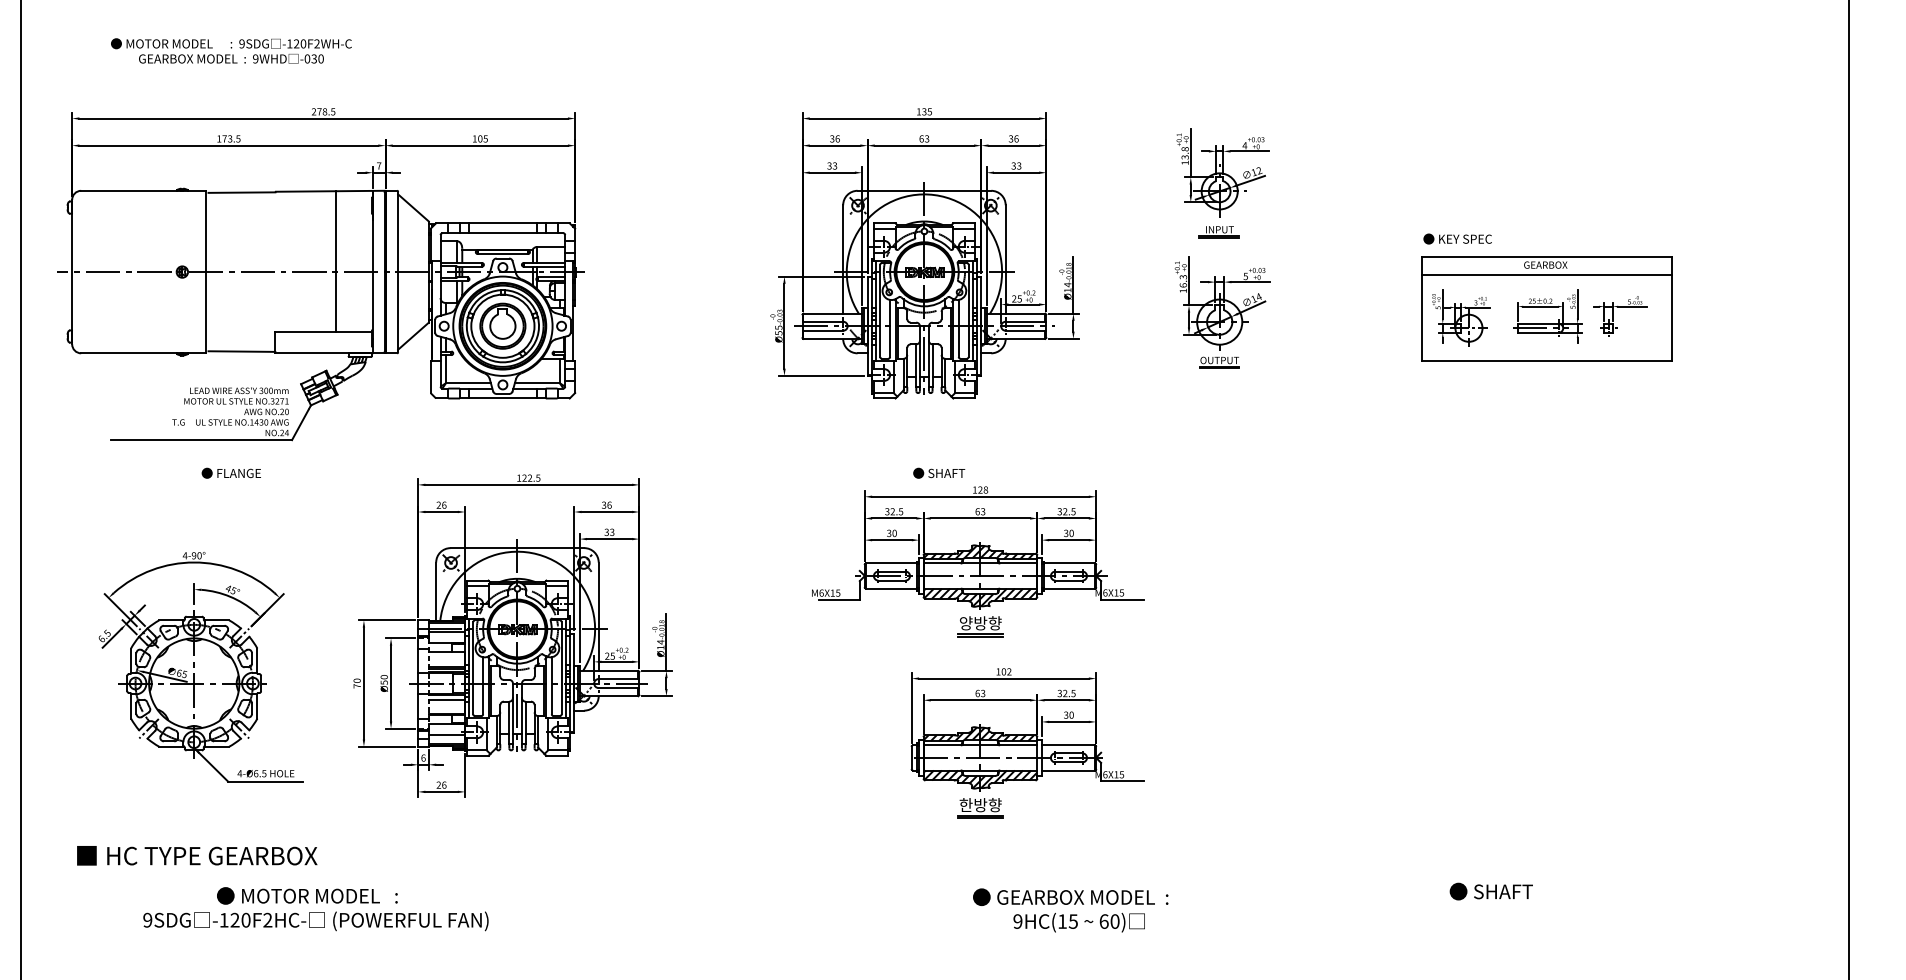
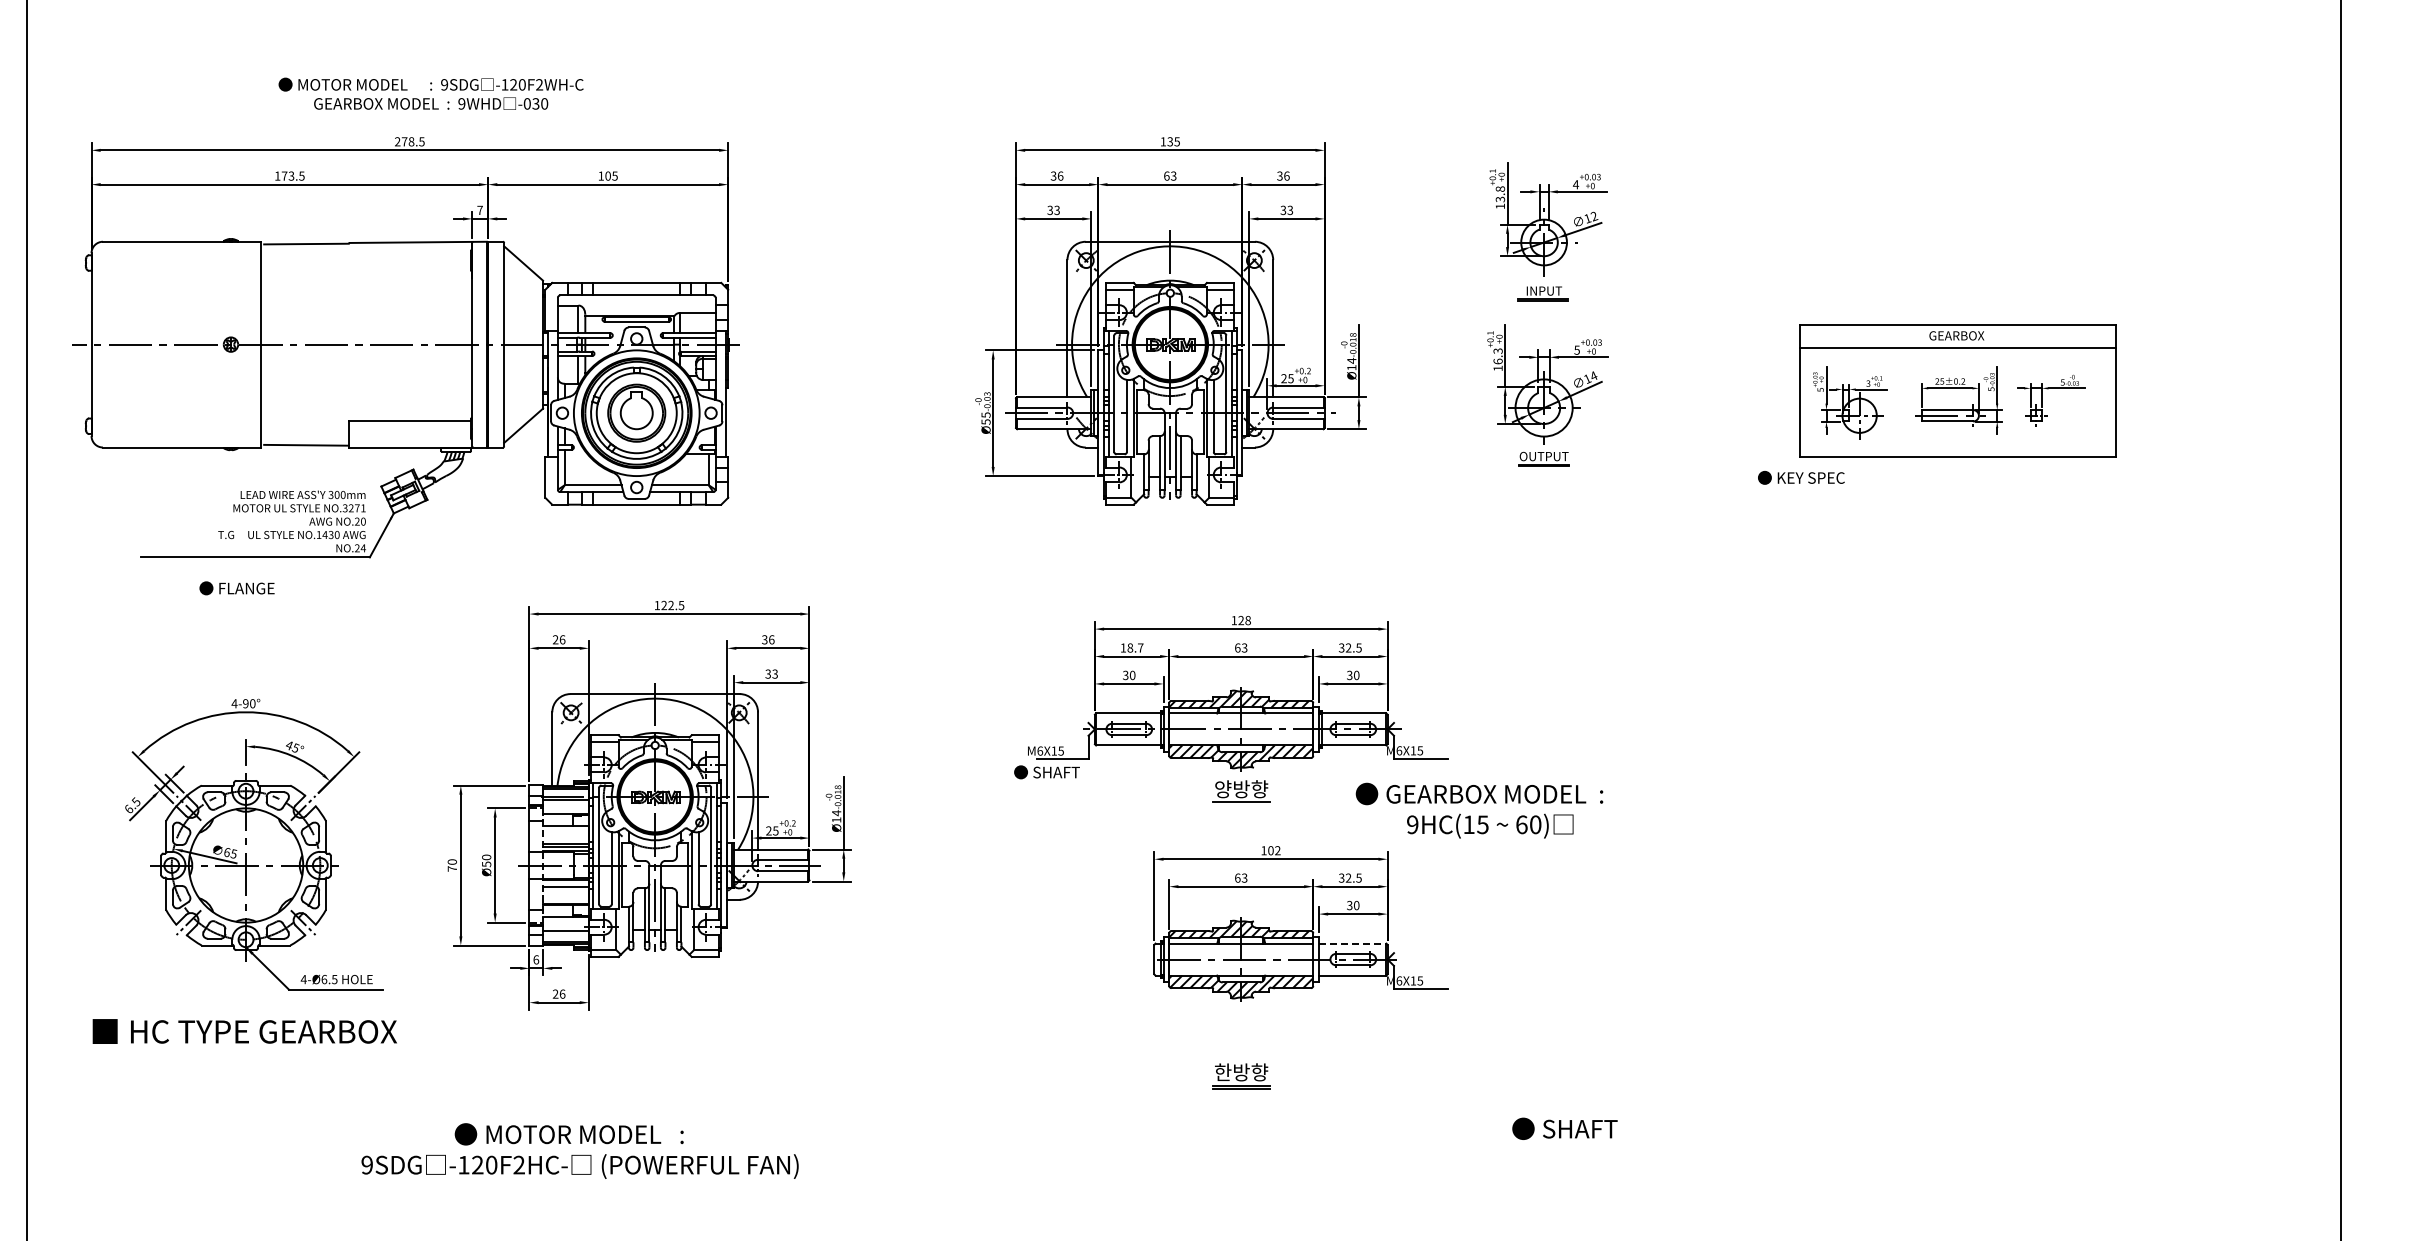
text: (230, 50) -> (430, 93), moved
text: (1457, 238) -> (1801, 477), moved
line: (336, 261) -> (425, 331), removed
text: (230, 473) -> (236, 588), moved
text: (938, 473) -> (1046, 772), moved
text: (893, 511) -> (1131, 647), 32.5 -> 18.7
line: (979, 636) -> (1240, 806), removed
line: (1068, 745) -> (1352, 943), solid -> dashed
part: (980, 808) -> (1241, 1076), moved
text: (196, 855) -> (244, 1031), moved
text: (1490, 891) -> (1564, 1128), moved
text: (315, 908) -> (579, 1150), moved
text: (1070, 910) -> (1479, 810), moved

